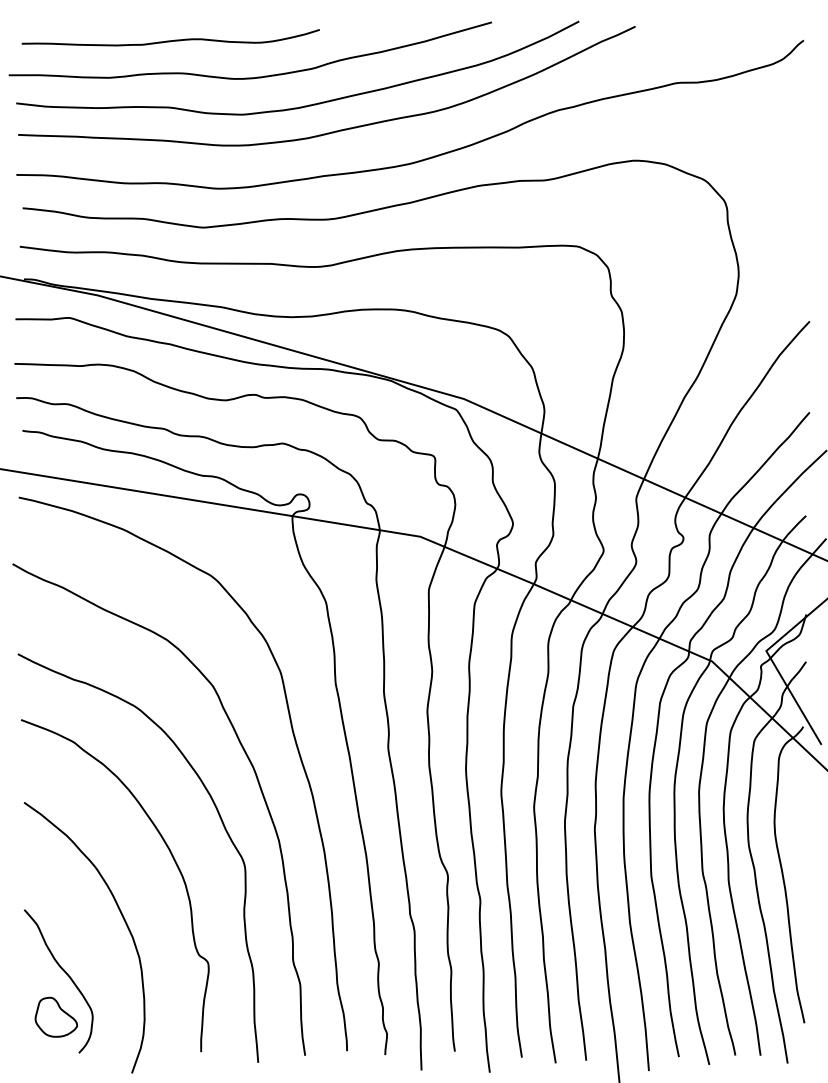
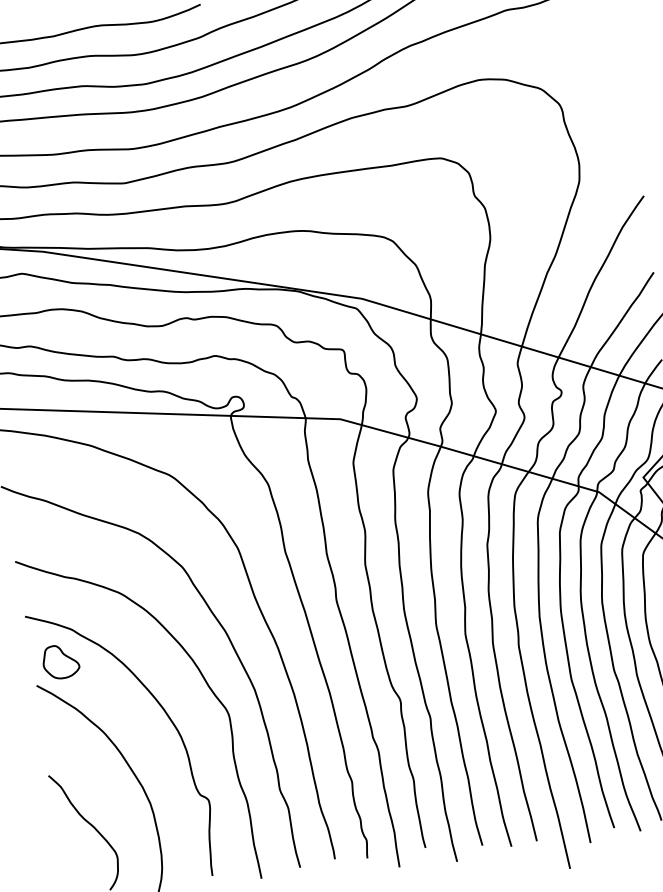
part: (56, 1016) -> (61, 661), moved

